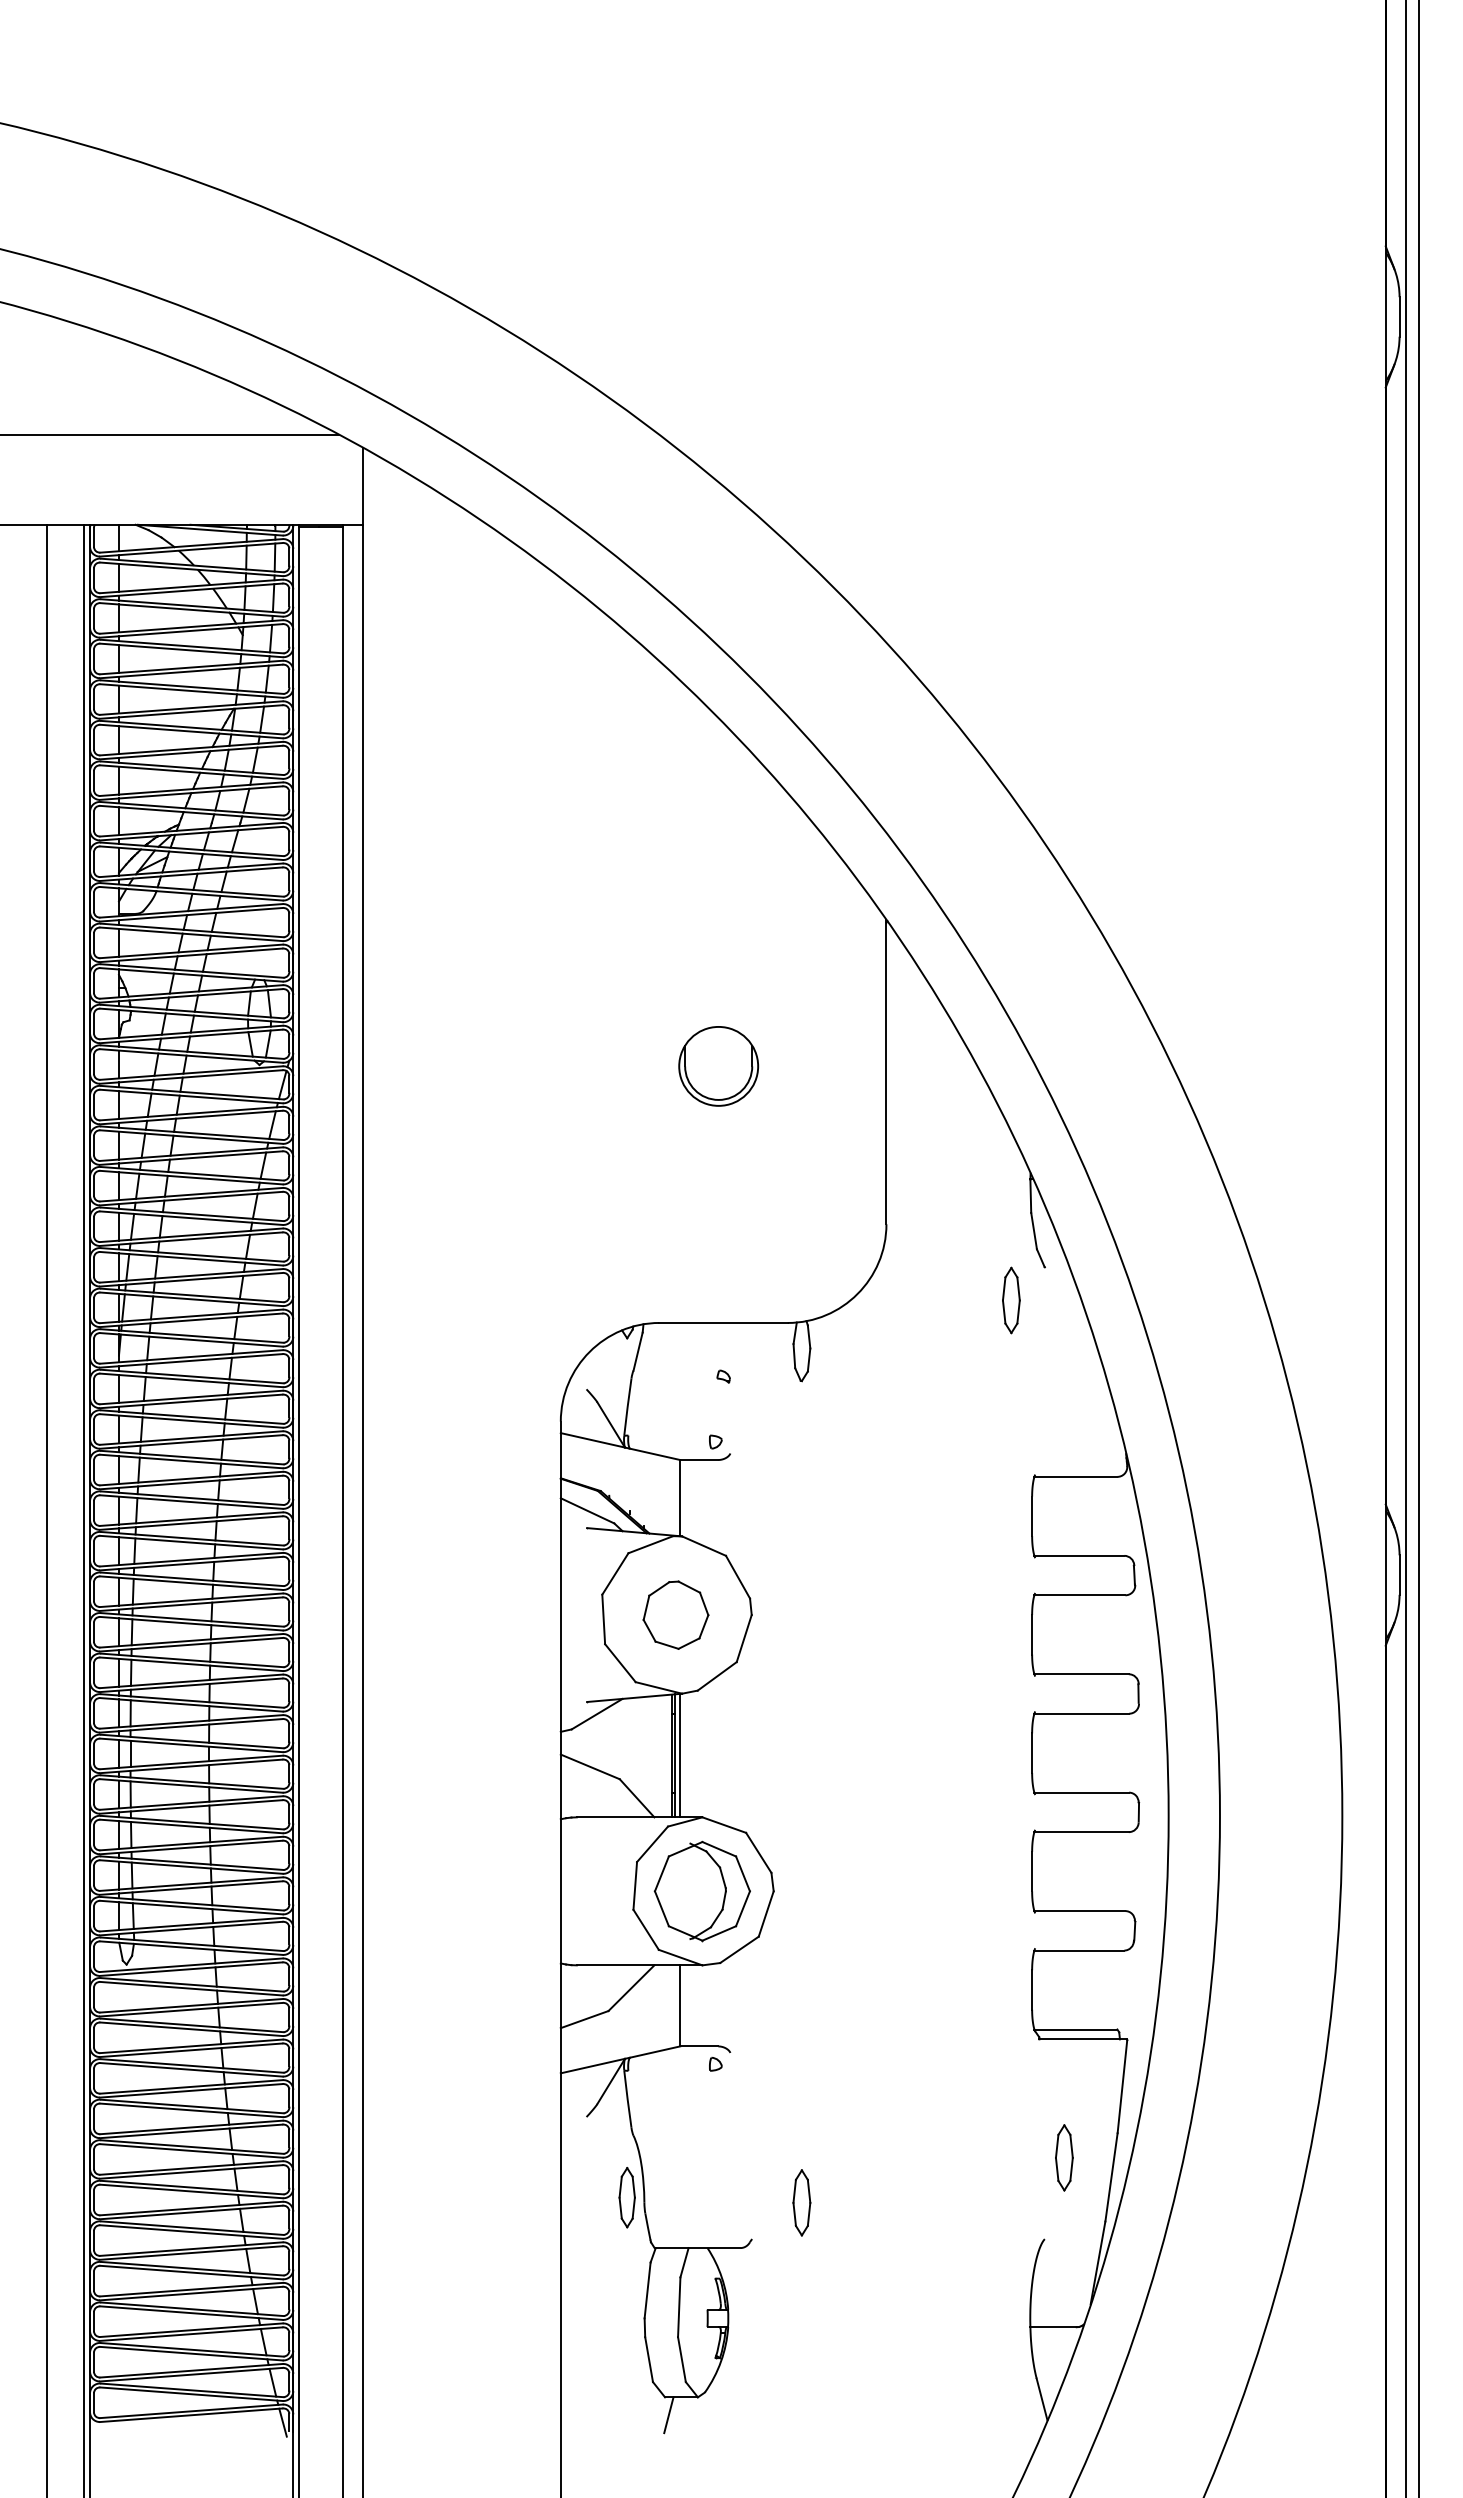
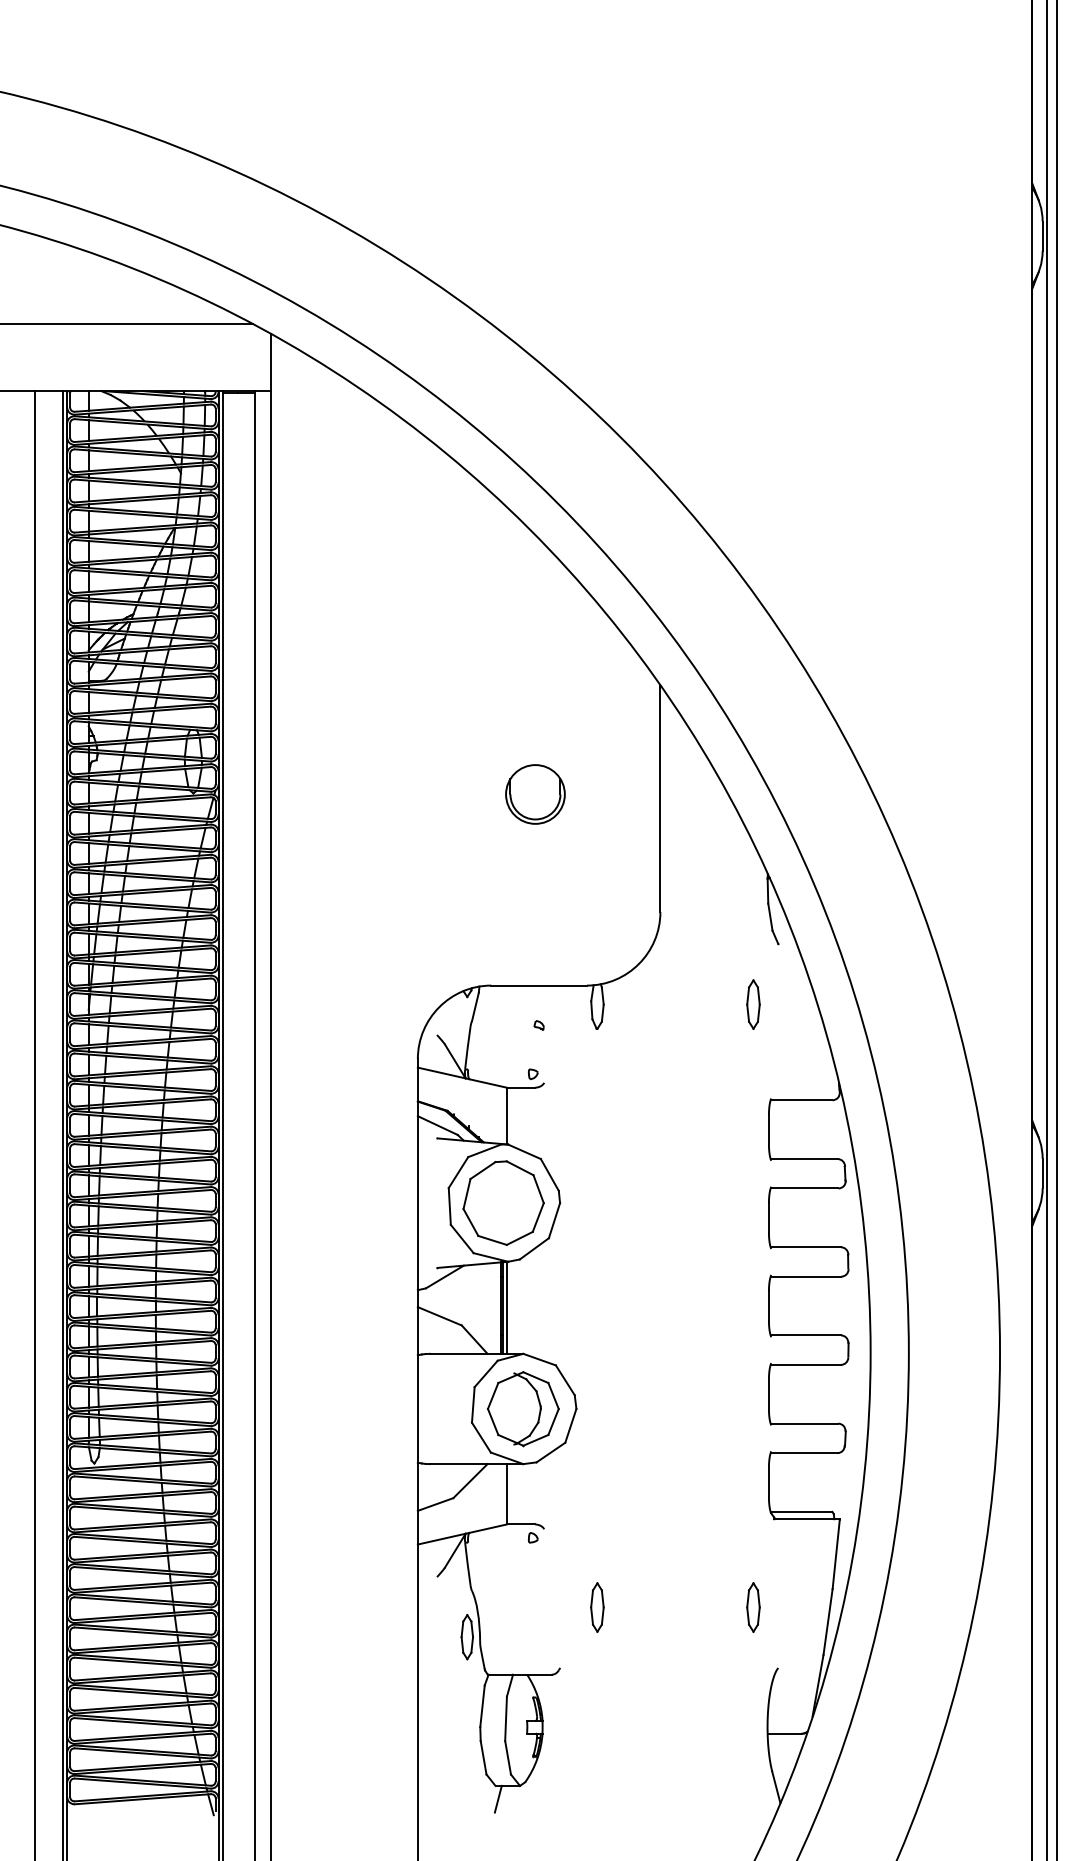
part: (1011, 1300) -> (753, 1004), moved
part: (675, 1615) -> (503, 1203), size x1.67
part: (1064, 2157) -> (753, 1607), moved
part: (801, 2202) -> (597, 1607), moved

